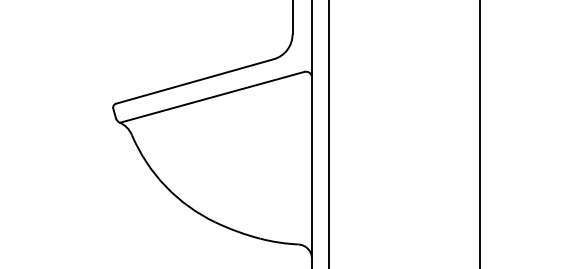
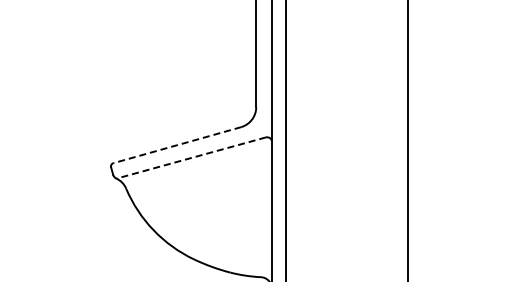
line: (195, 81) -> (177, 145), solid -> dashed
line: (212, 97) -> (191, 158), solid -> dashed

